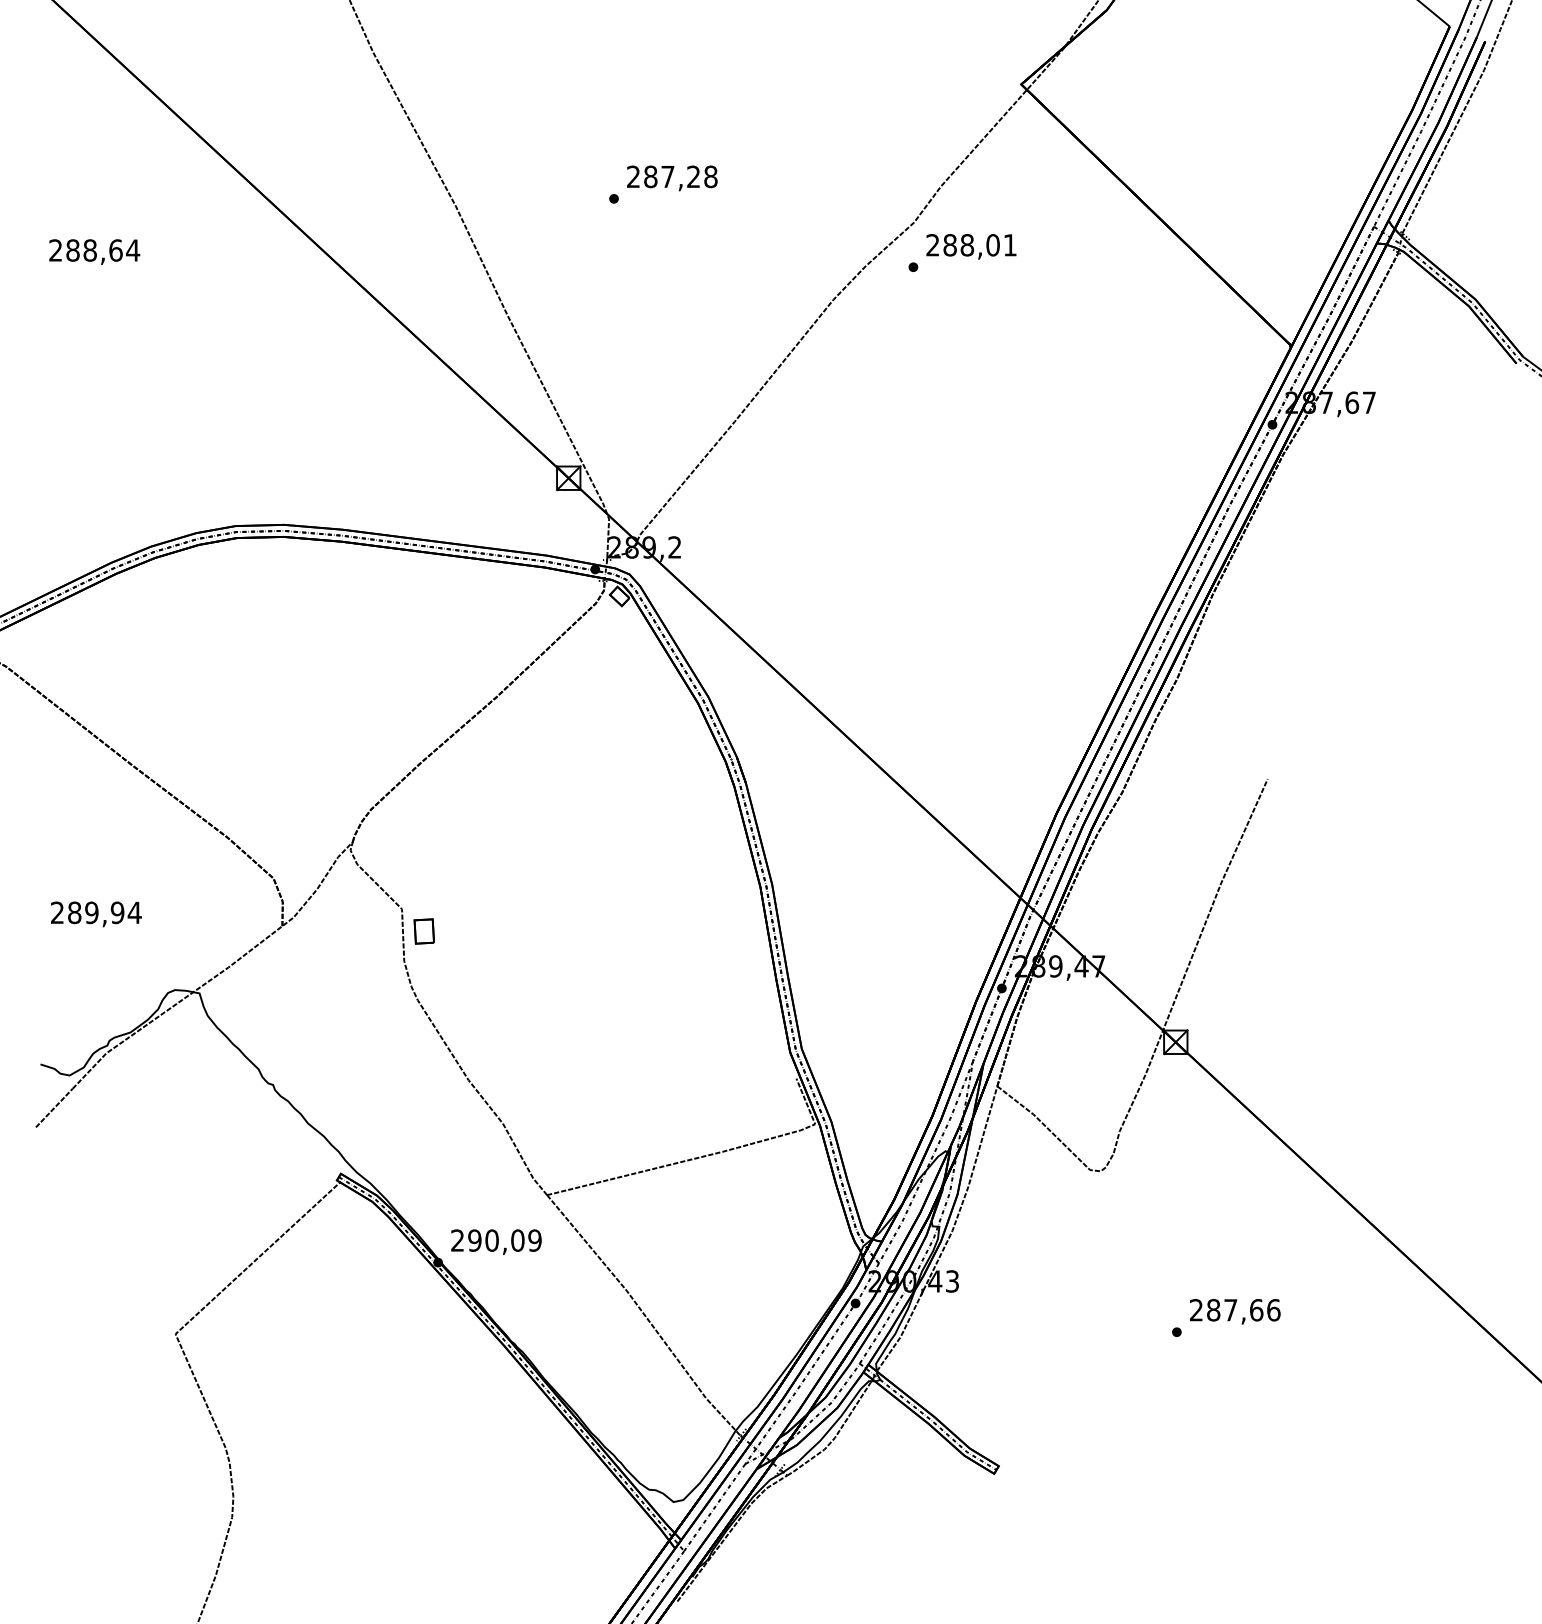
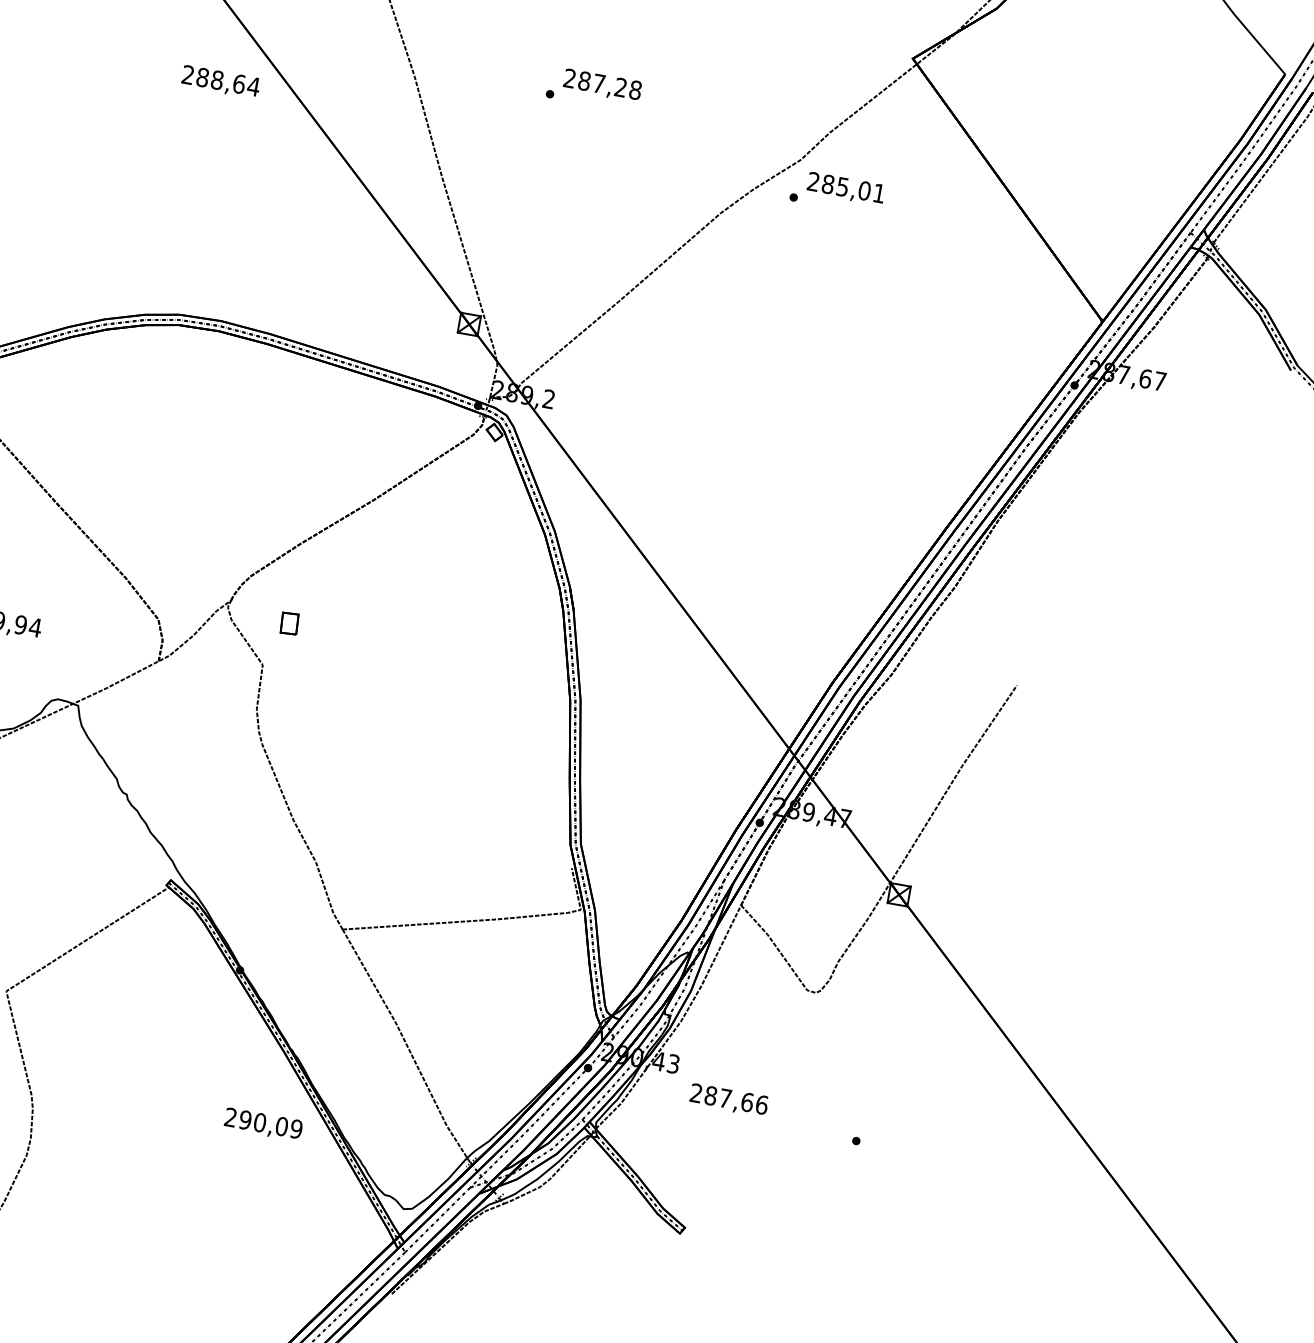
text: (967, 245) -> (842, 187), 288,01 -> 285,01
text: (94, 251) -> (220, 81), moved
part: (423, 931) -> (288, 623), moved
text: (496, 1241) -> (263, 1124), moved
text: (1235, 1311) -> (729, 1100), moved

